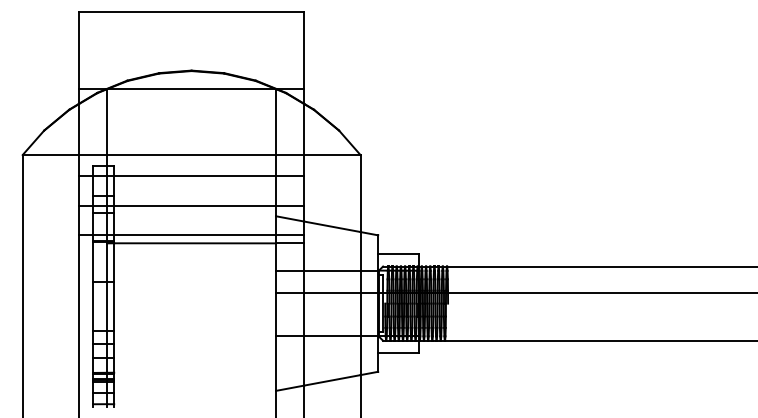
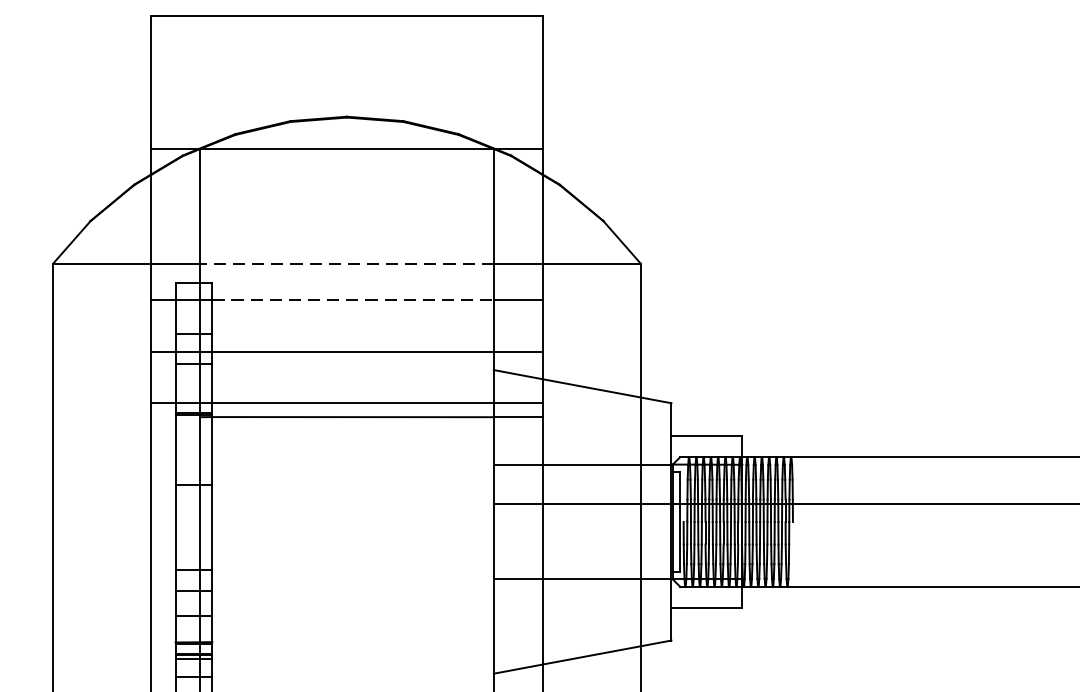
line: (191, 155) -> (346, 264), solid -> dashed
line: (195, 176) -> (353, 300), solid -> dashed

